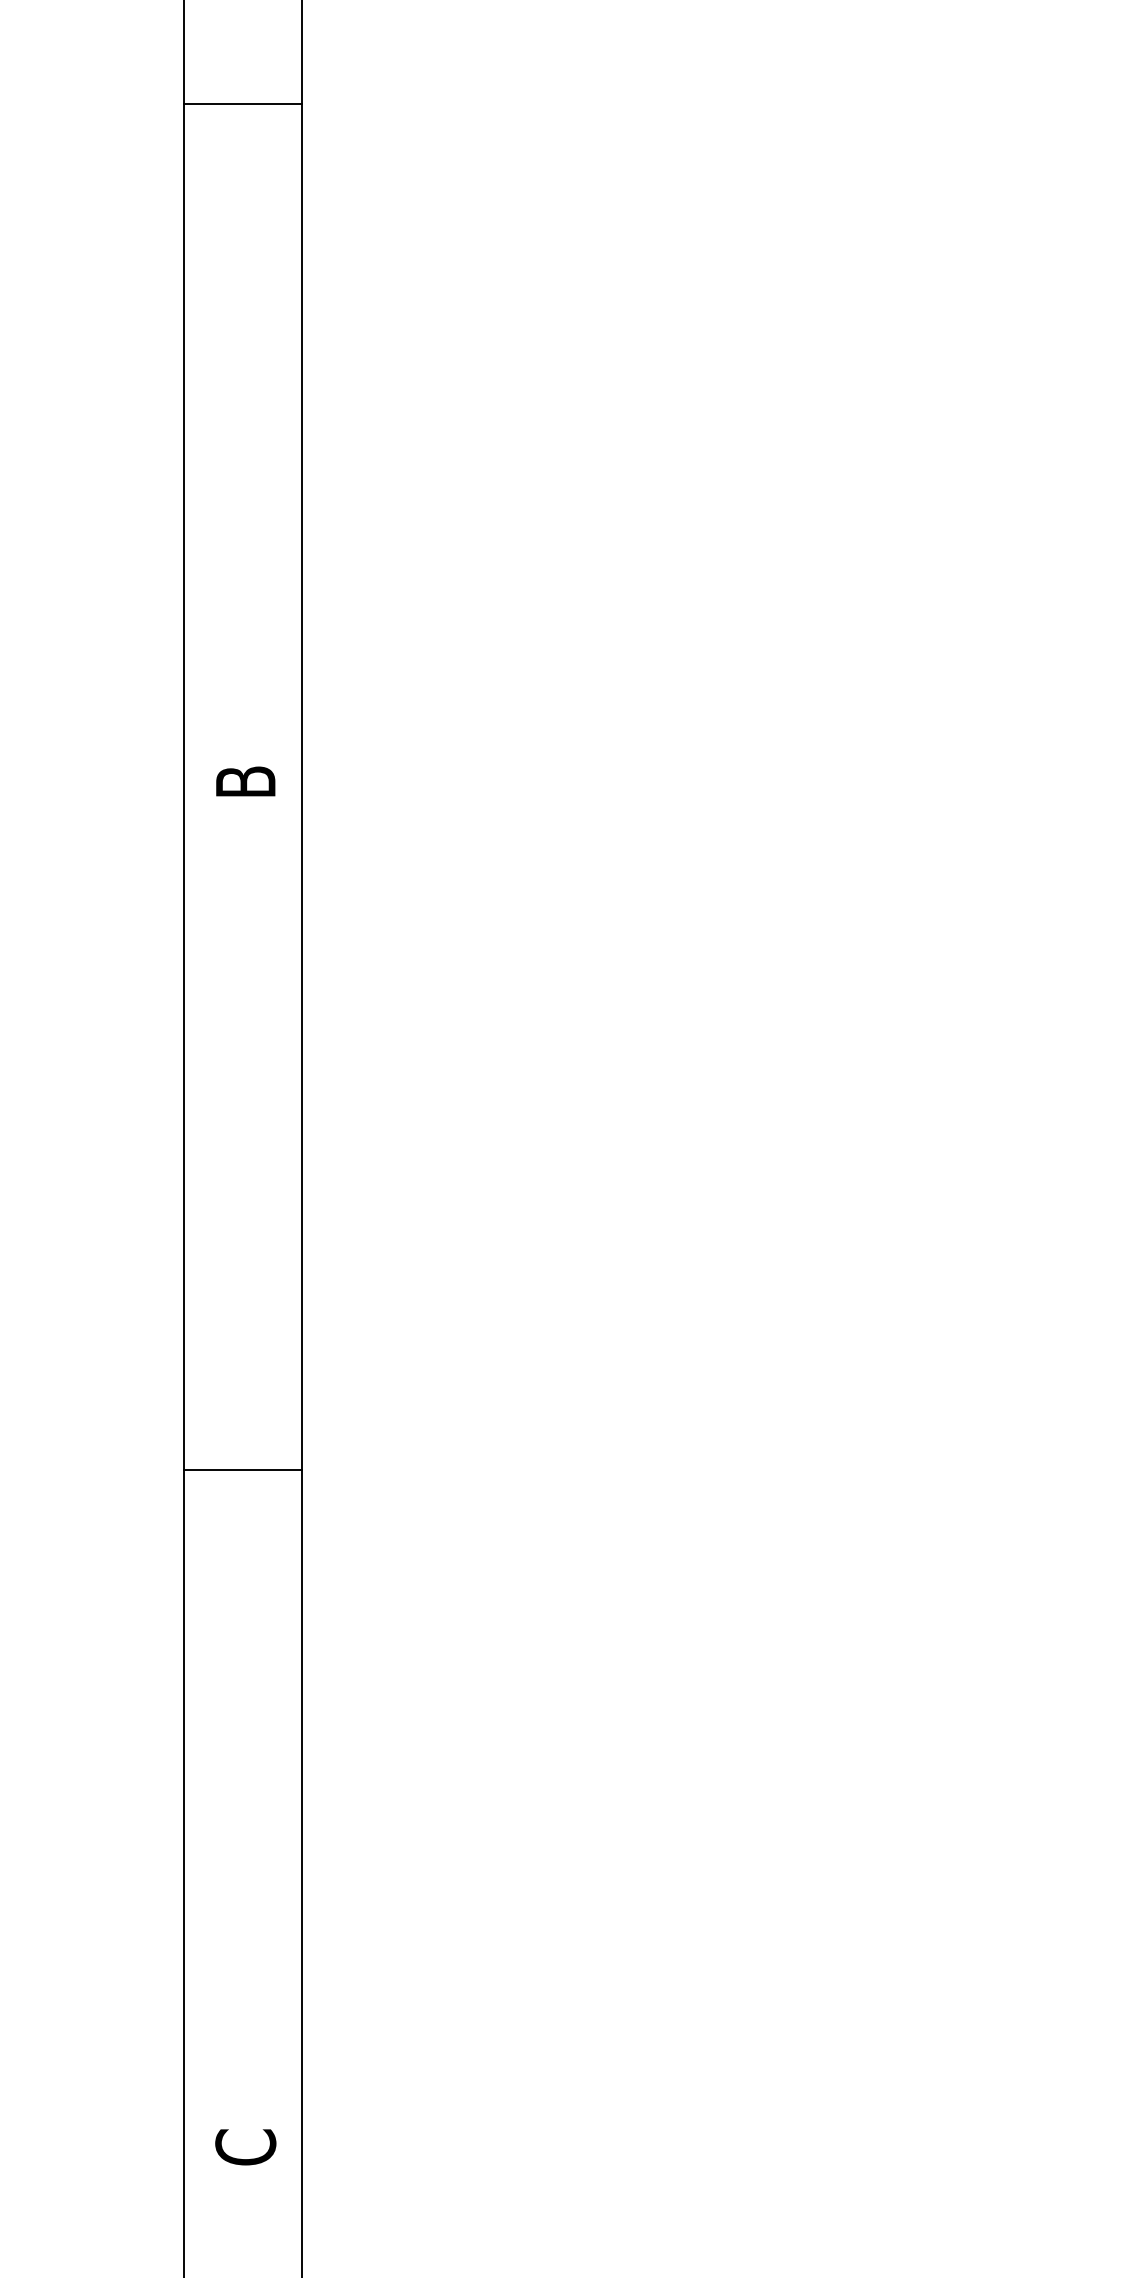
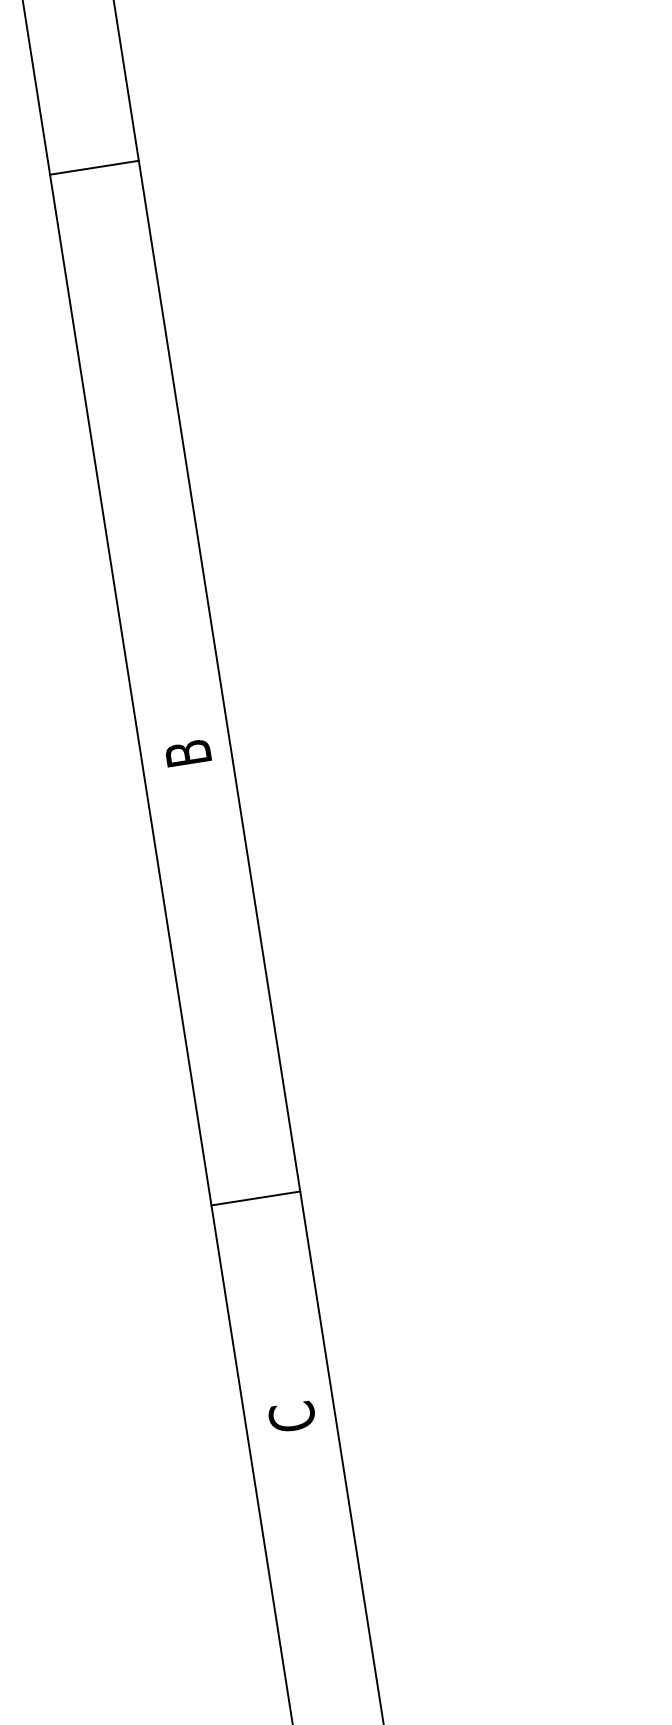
line: (242, 104) -> (94, 167), moved
text: (245, 781) -> (187, 753), moved
line: (242, 1469) -> (255, 1198), moved
text: (245, 2147) -> (292, 1417), moved

